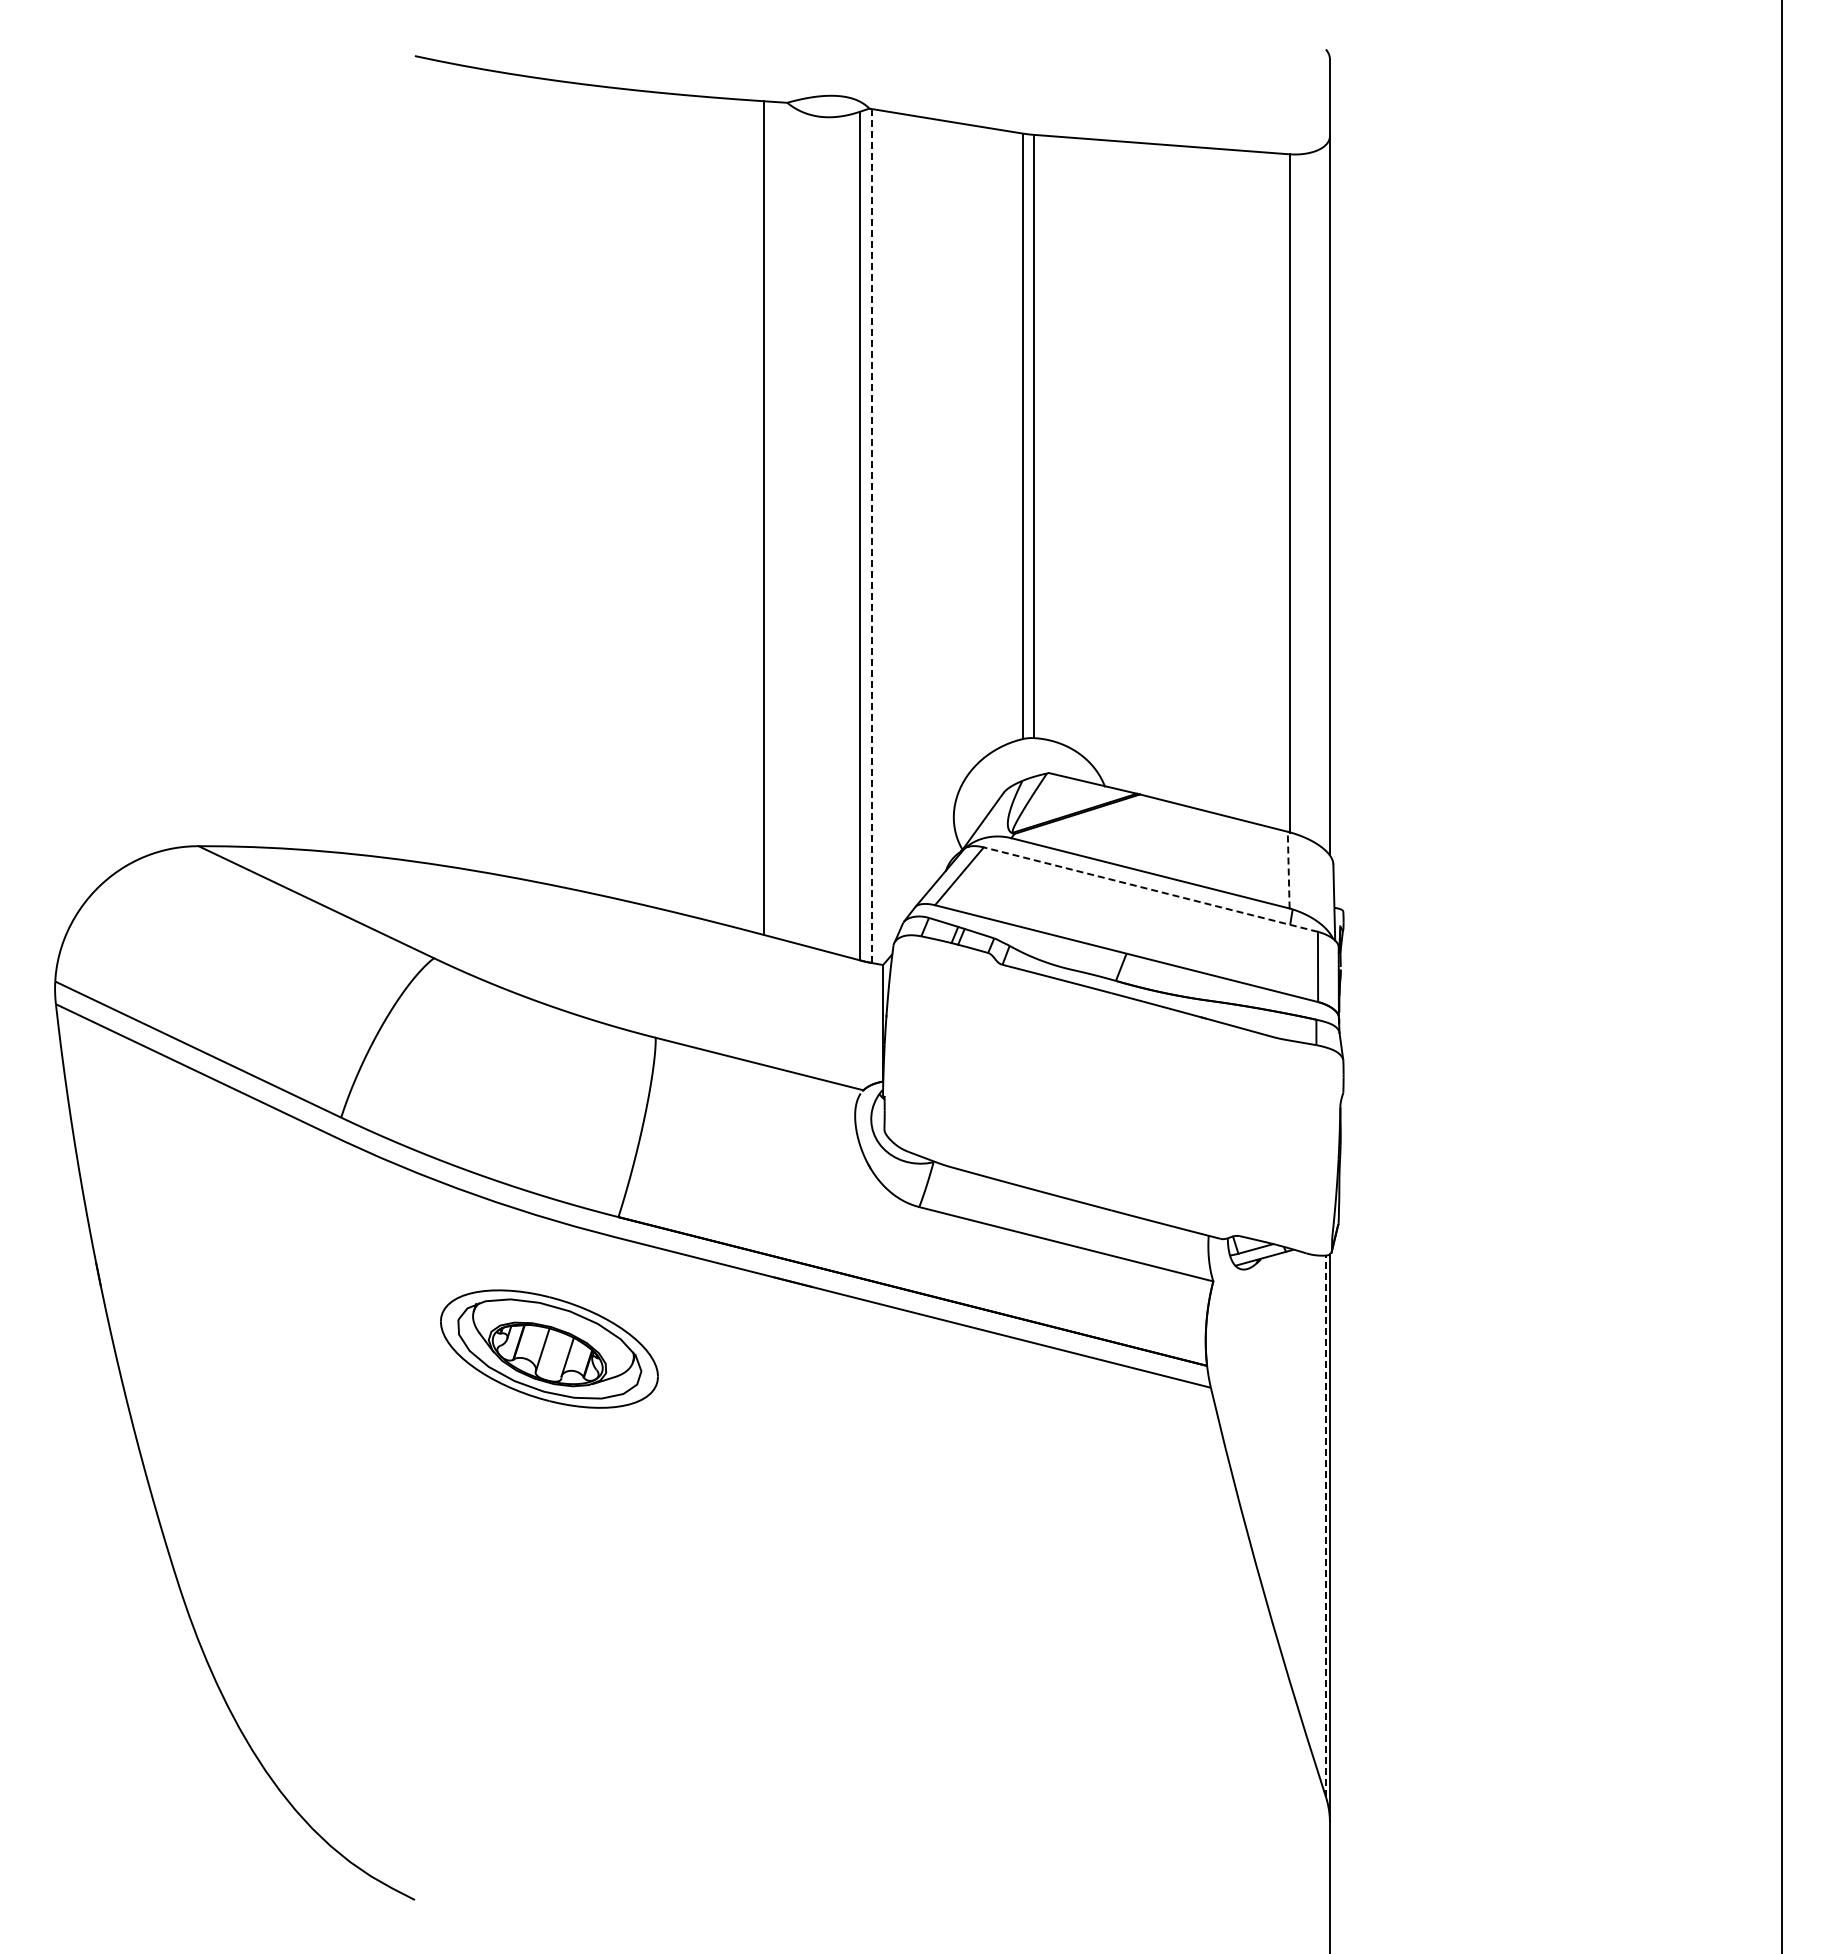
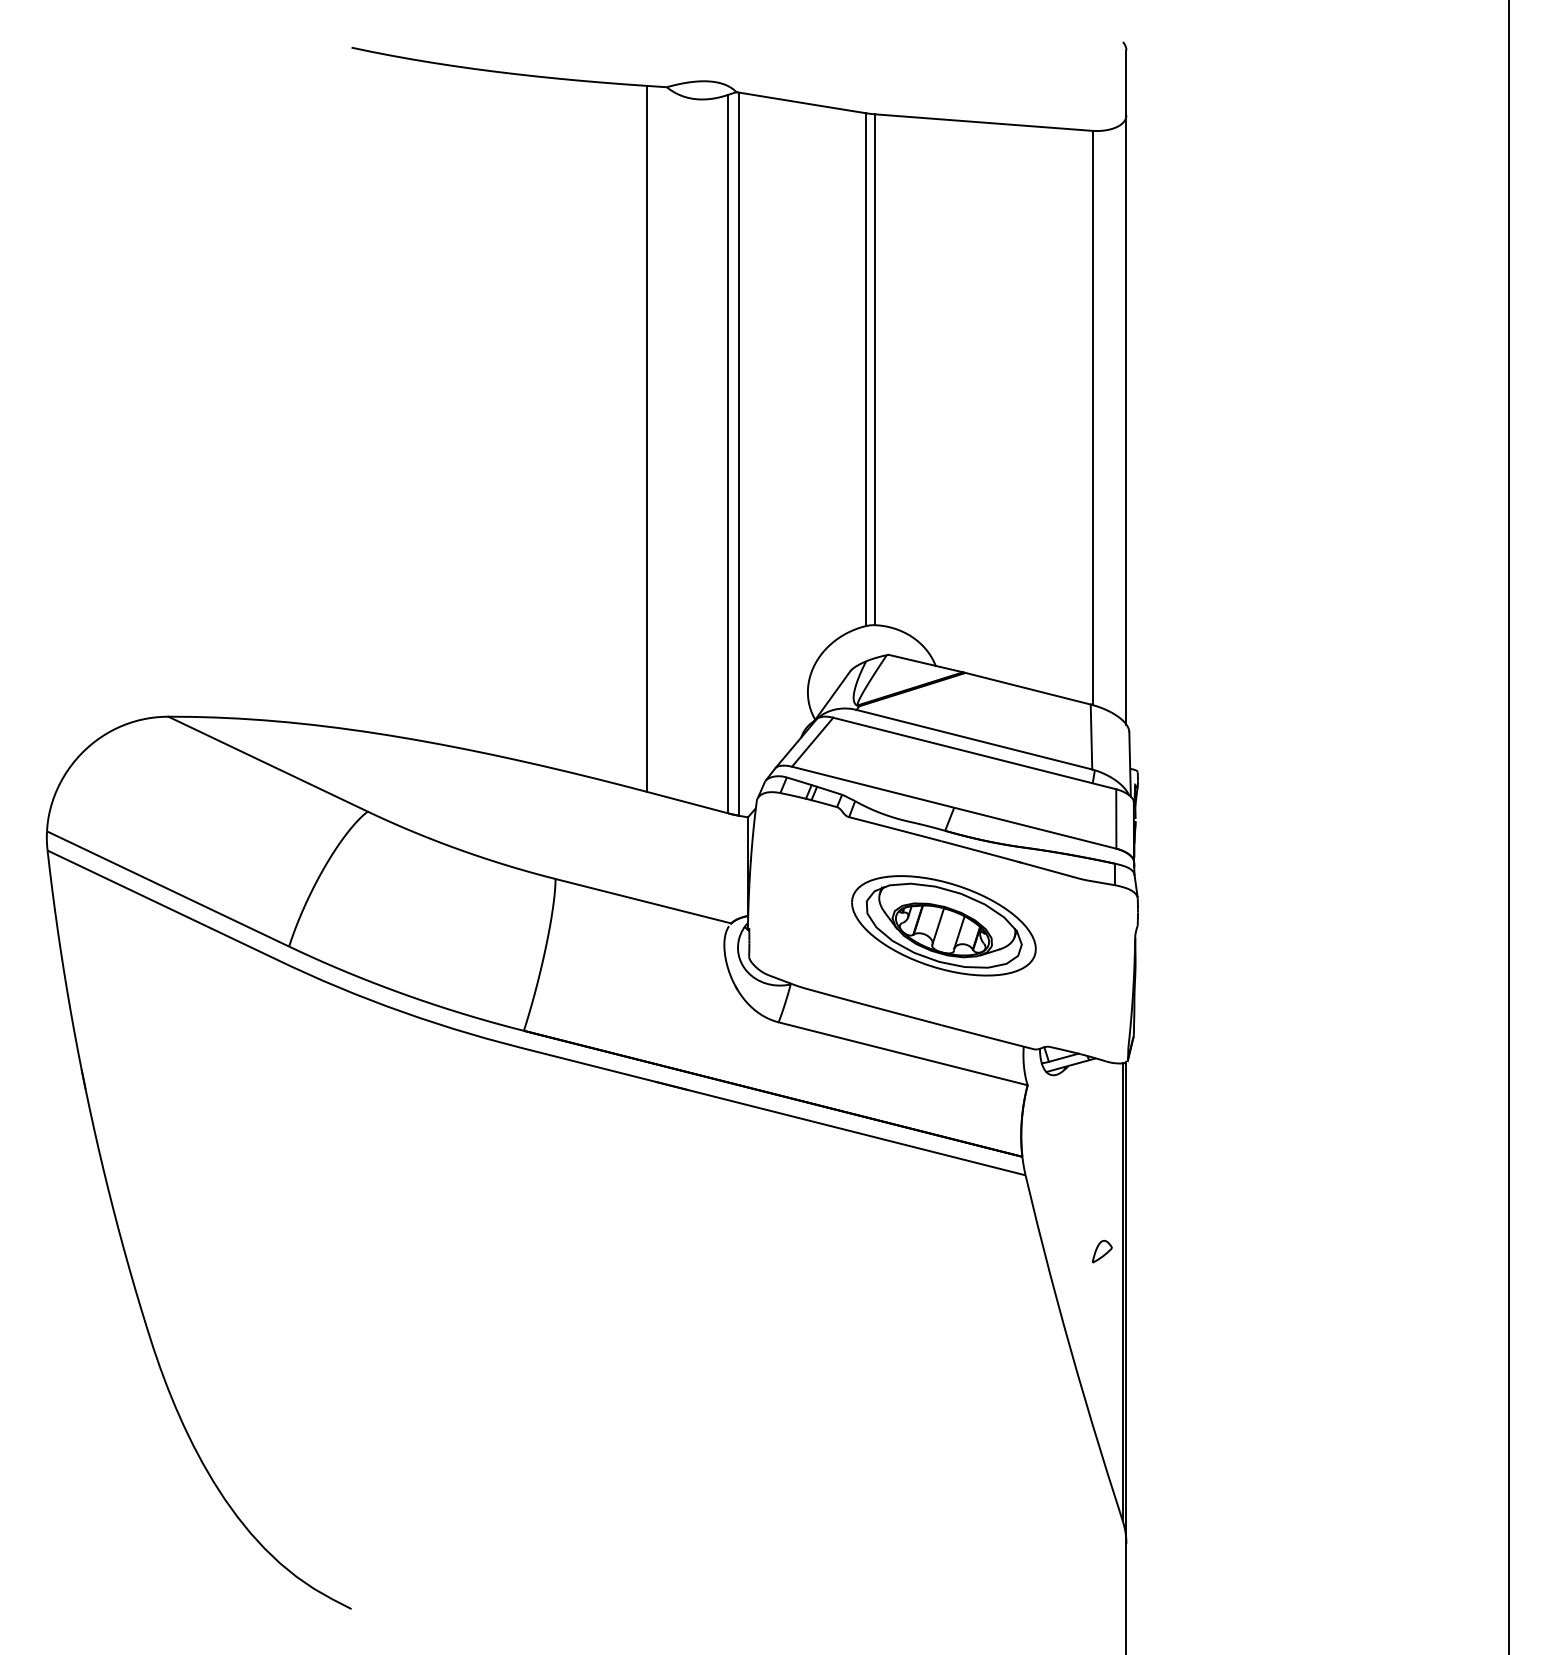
line: (872, 536) -> (739, 454), dashed -> solid
line: (1288, 869) -> (1091, 736), dashed -> solid
line: (1150, 889) -> (974, 753), dashed -> solid
part: (549, 1348) -> (943, 925), moved
part: (1301, 1477) -> (1102, 1251), added
line: (1325, 1525) -> (1122, 1291), dashed -> solid

